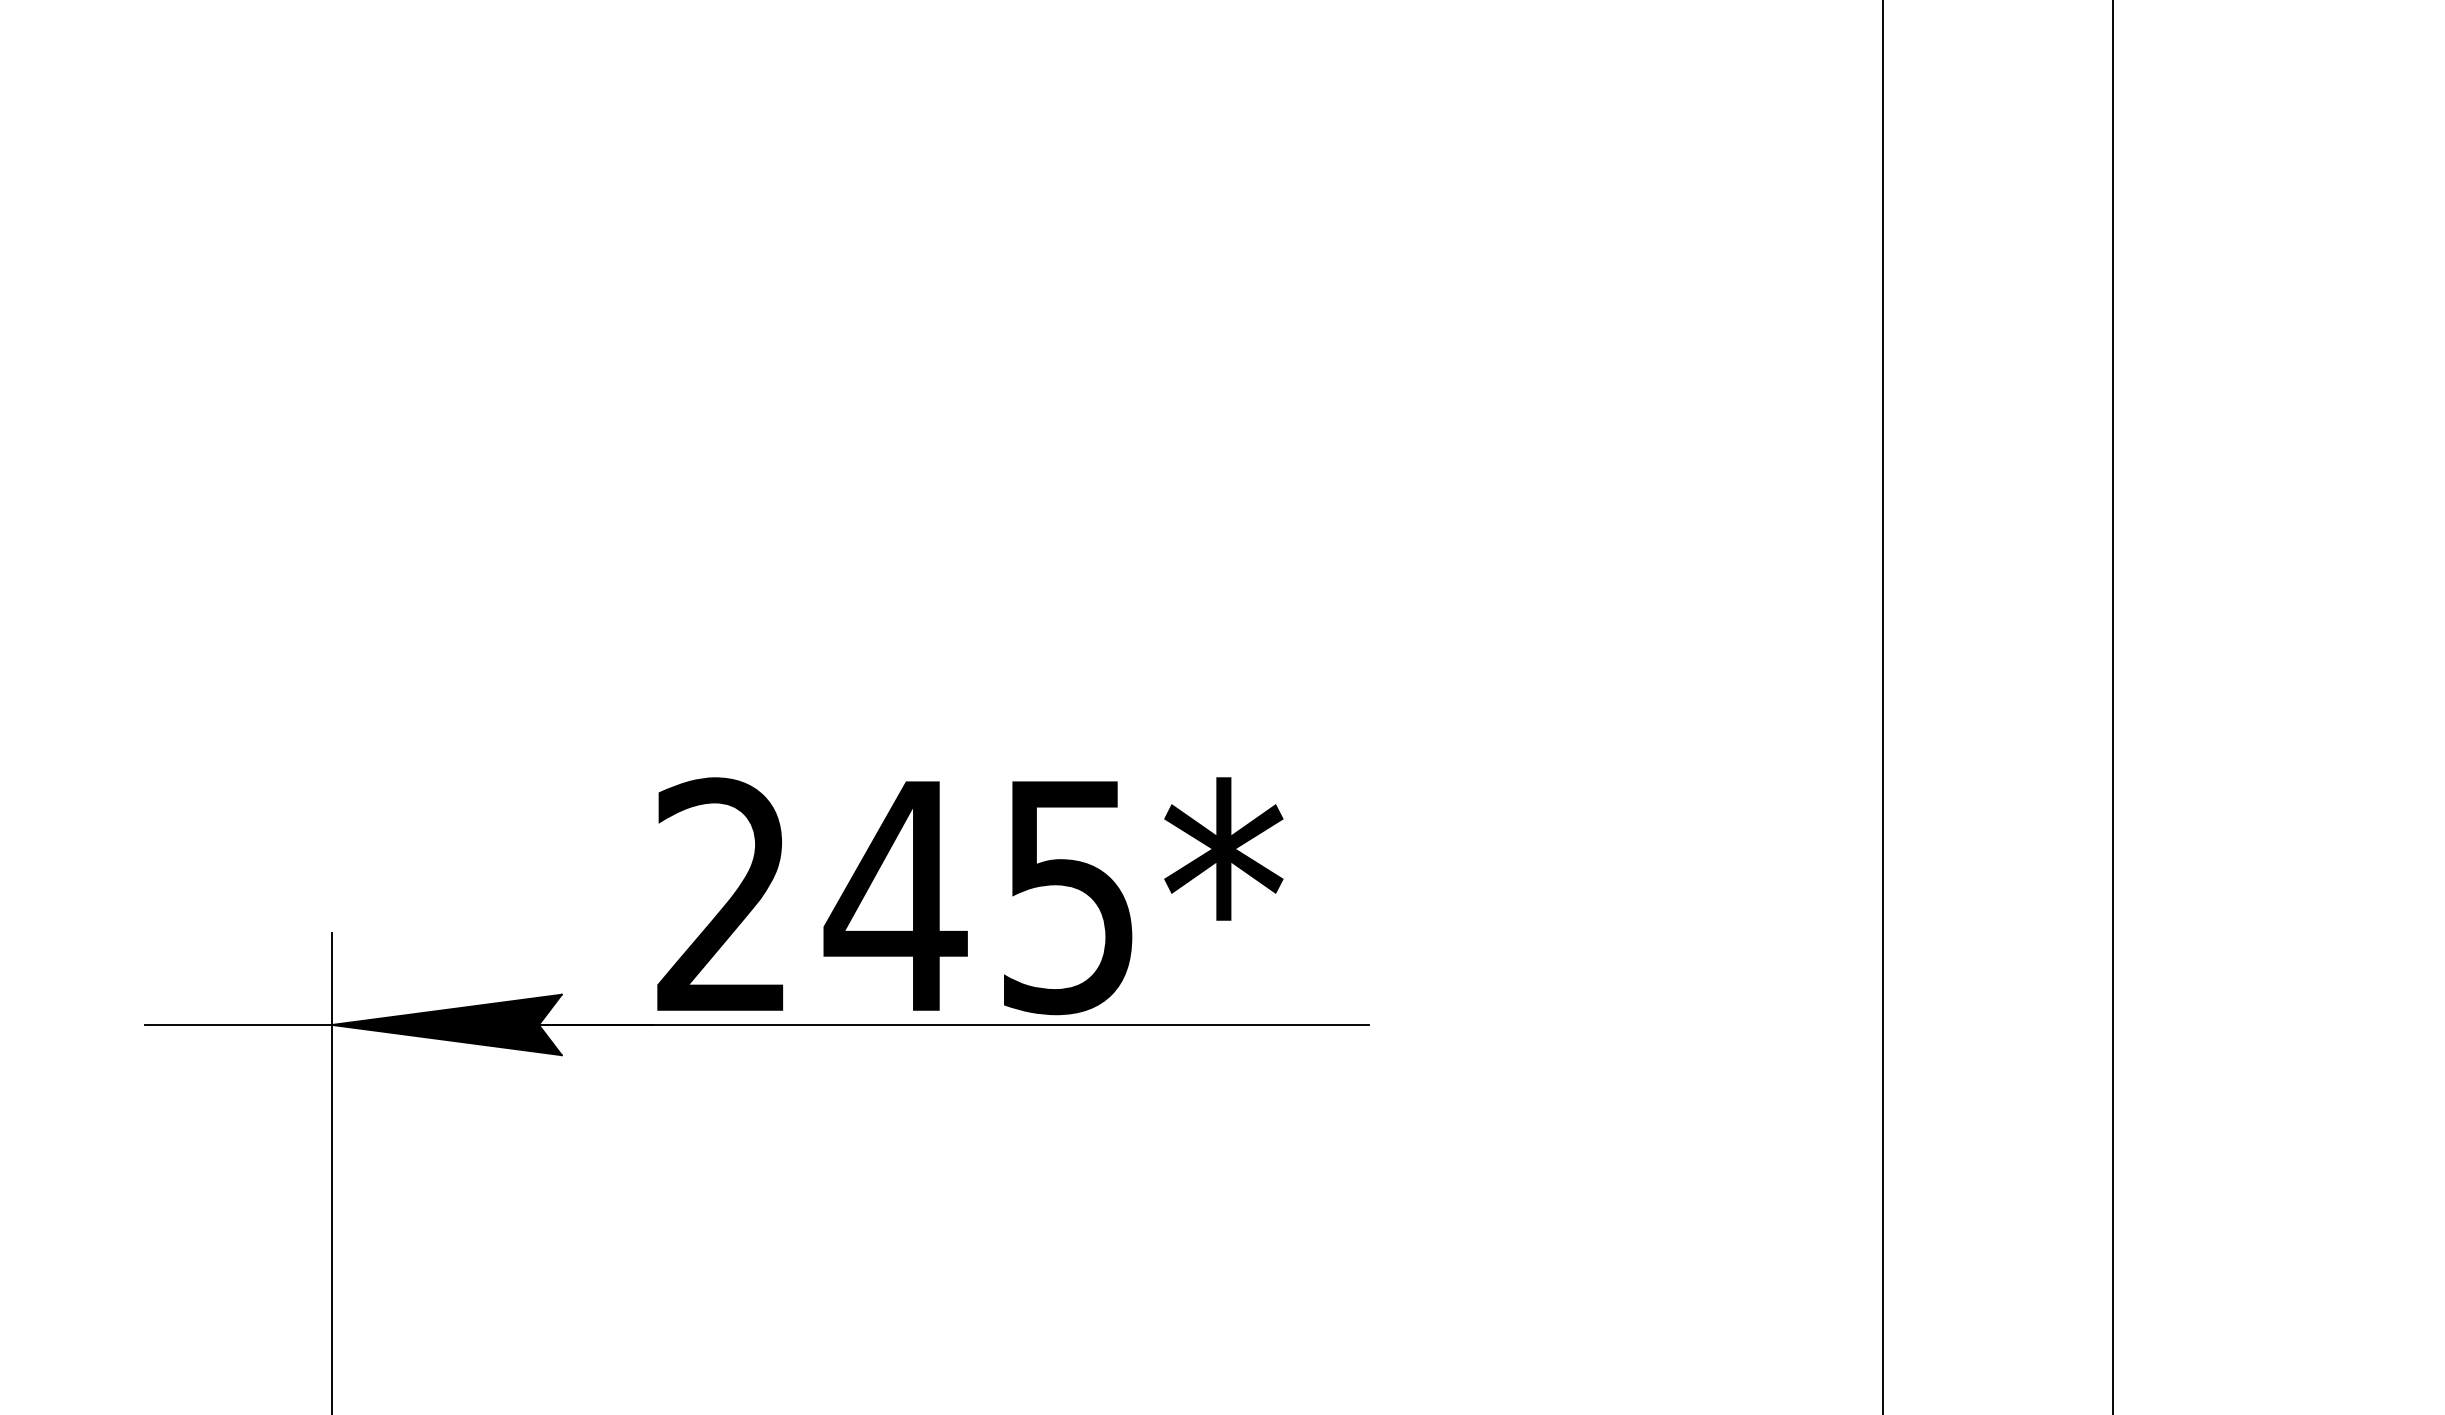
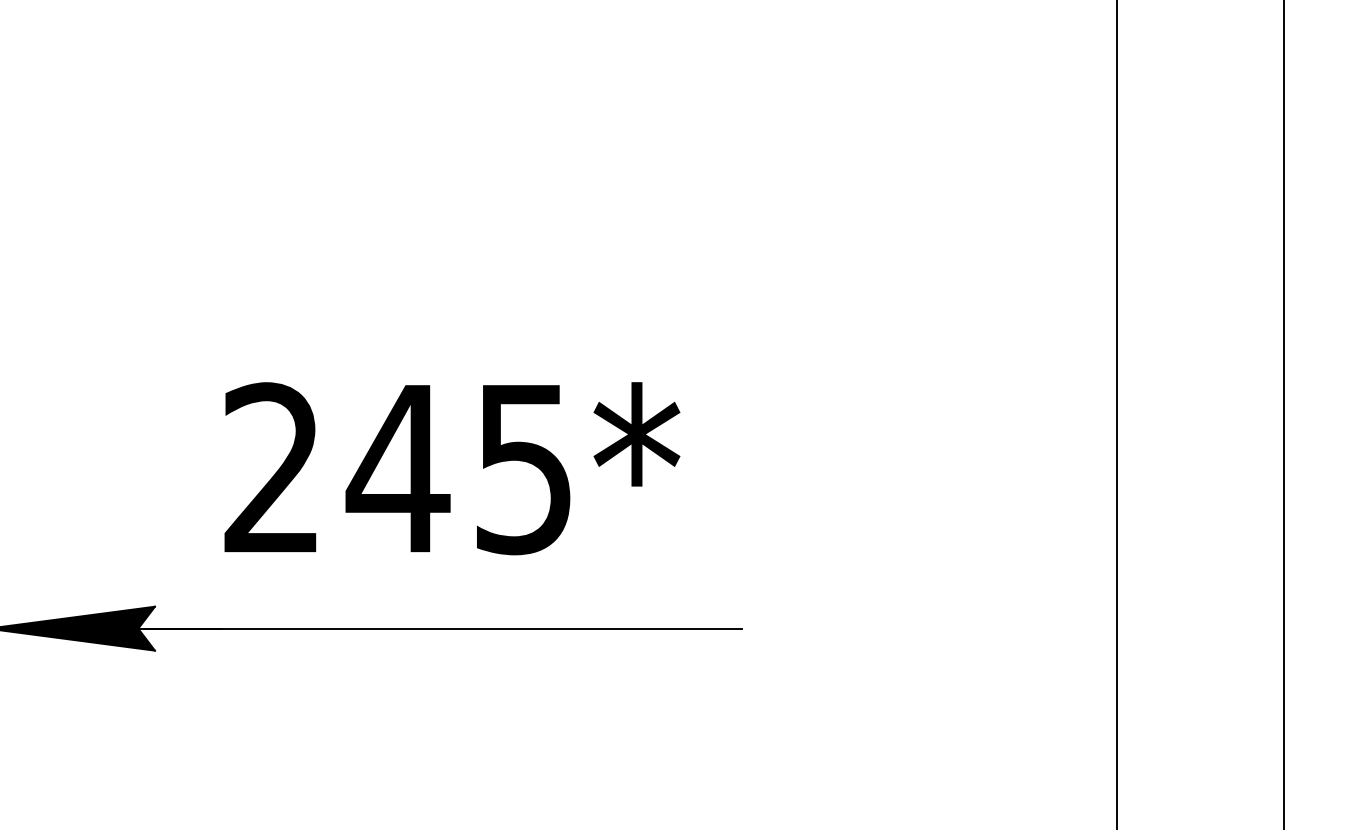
text: (970, 896) -> (452, 468), moved

